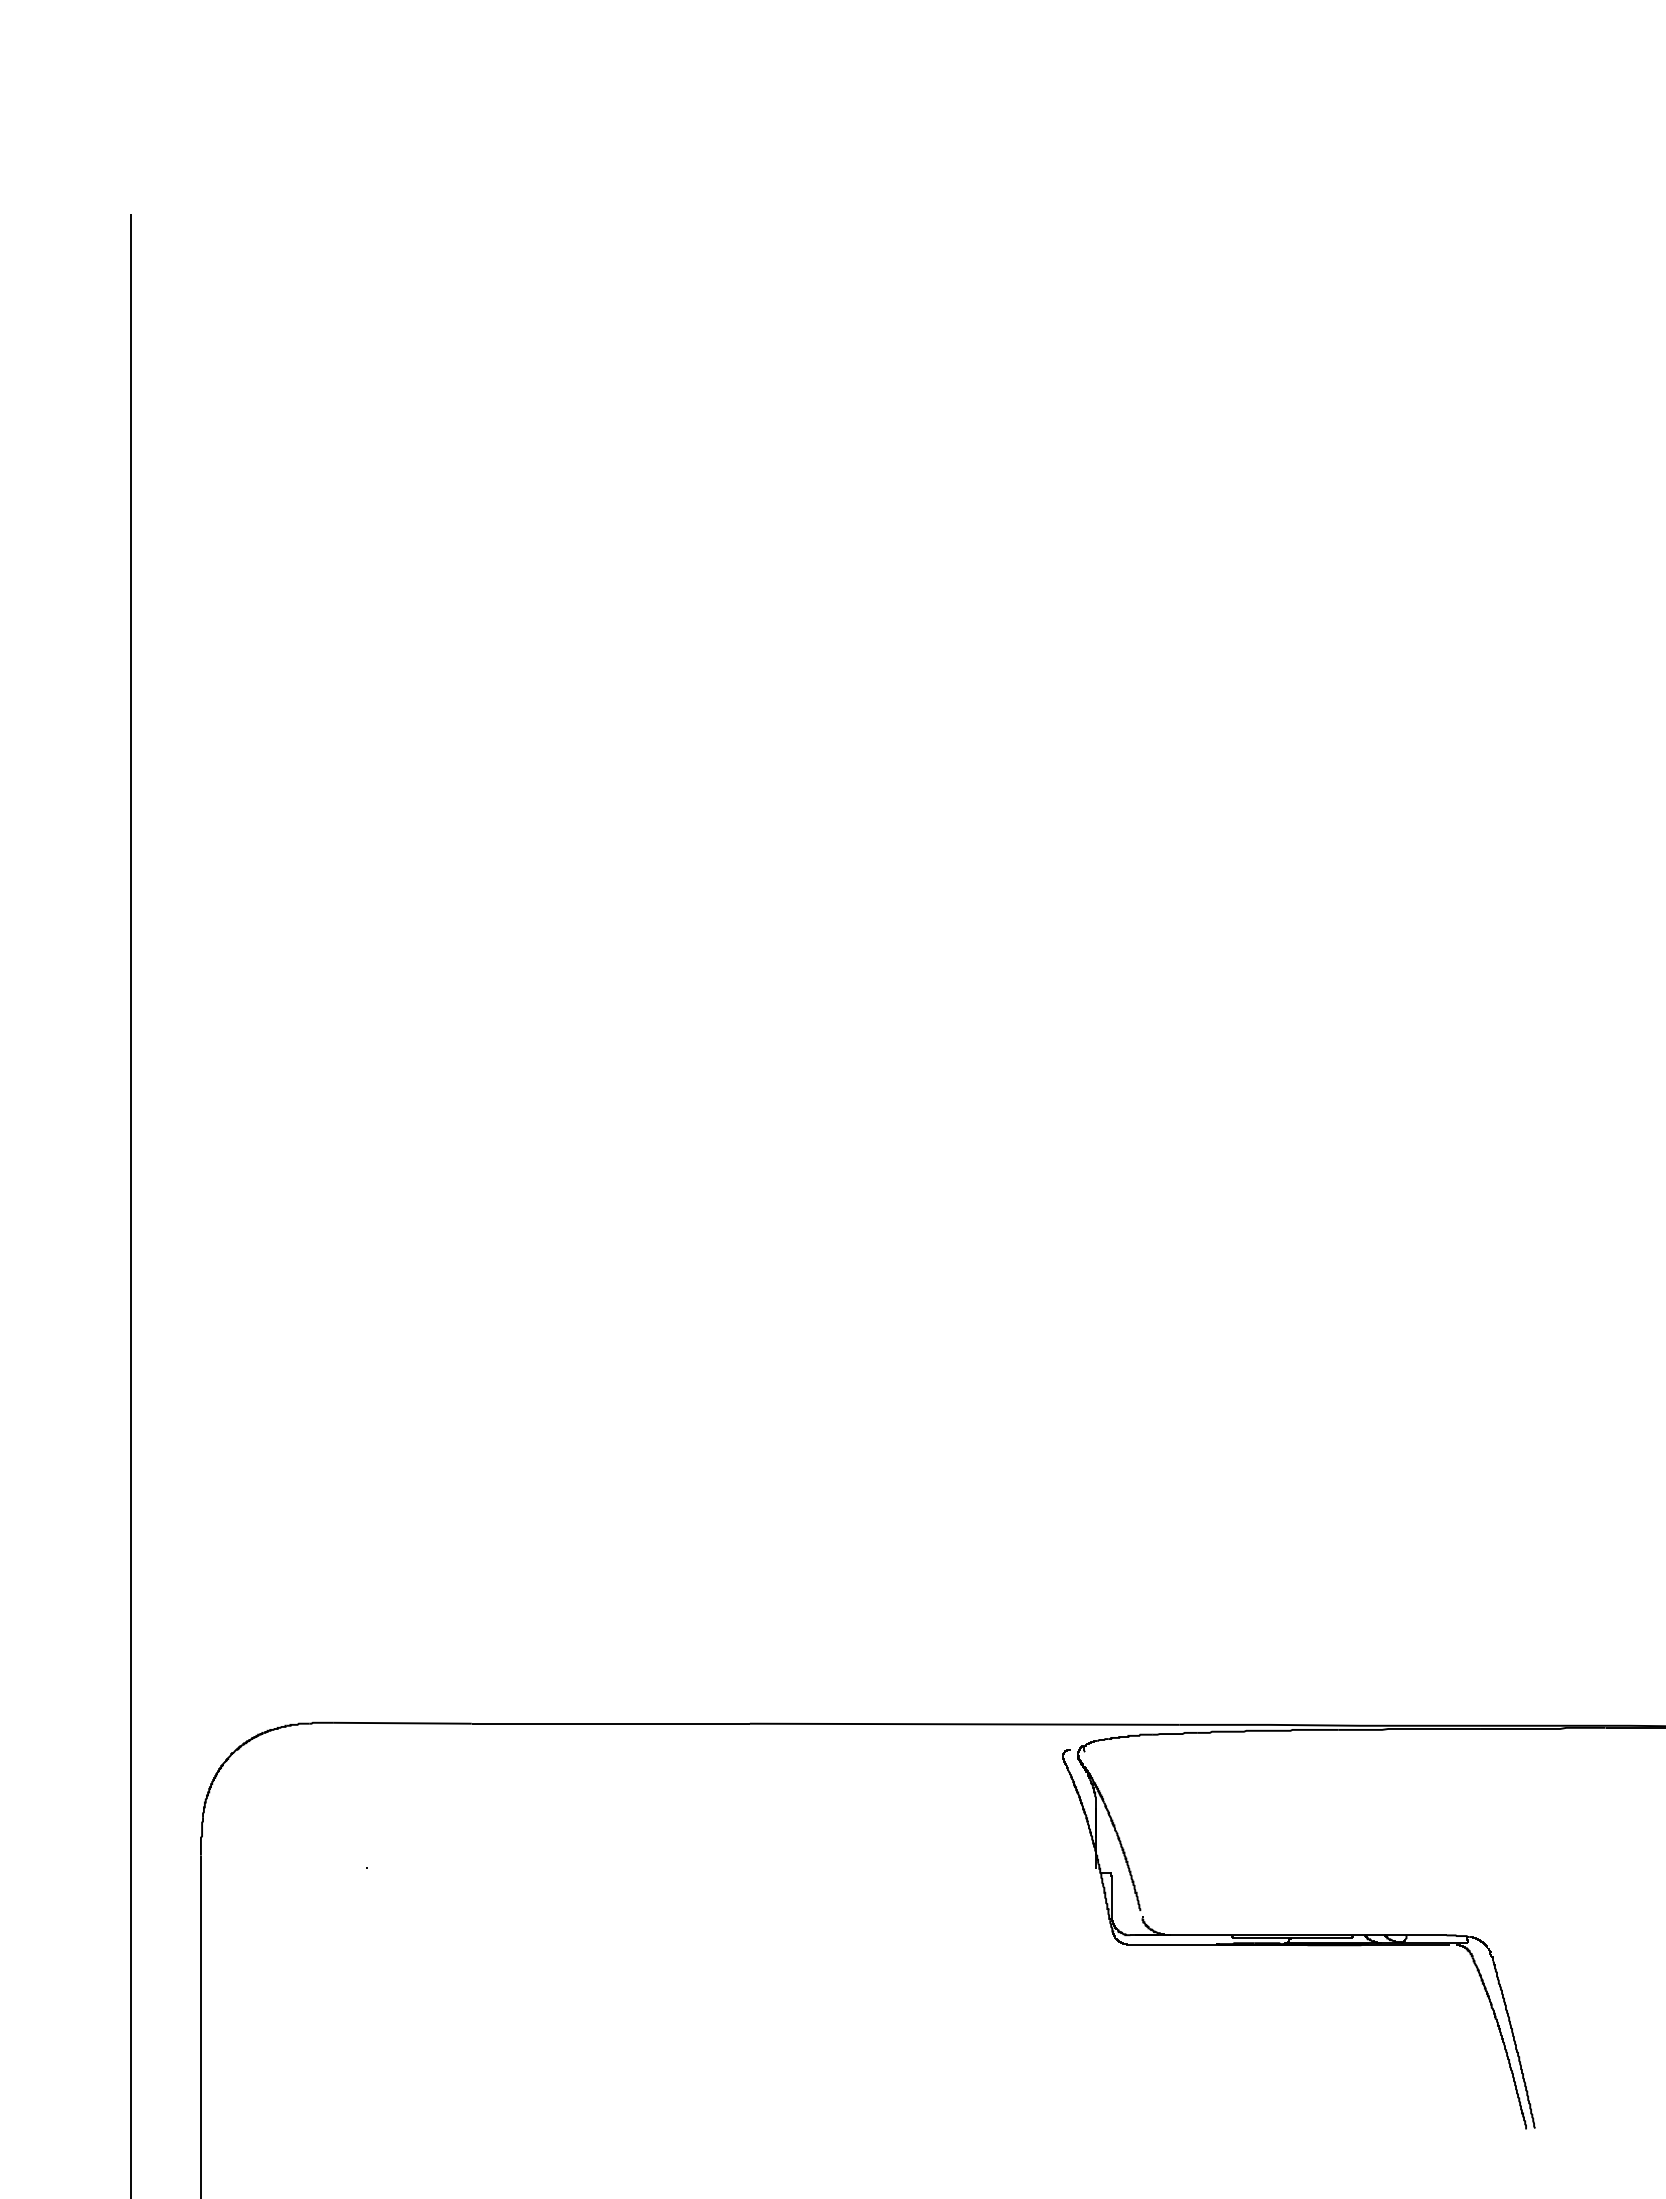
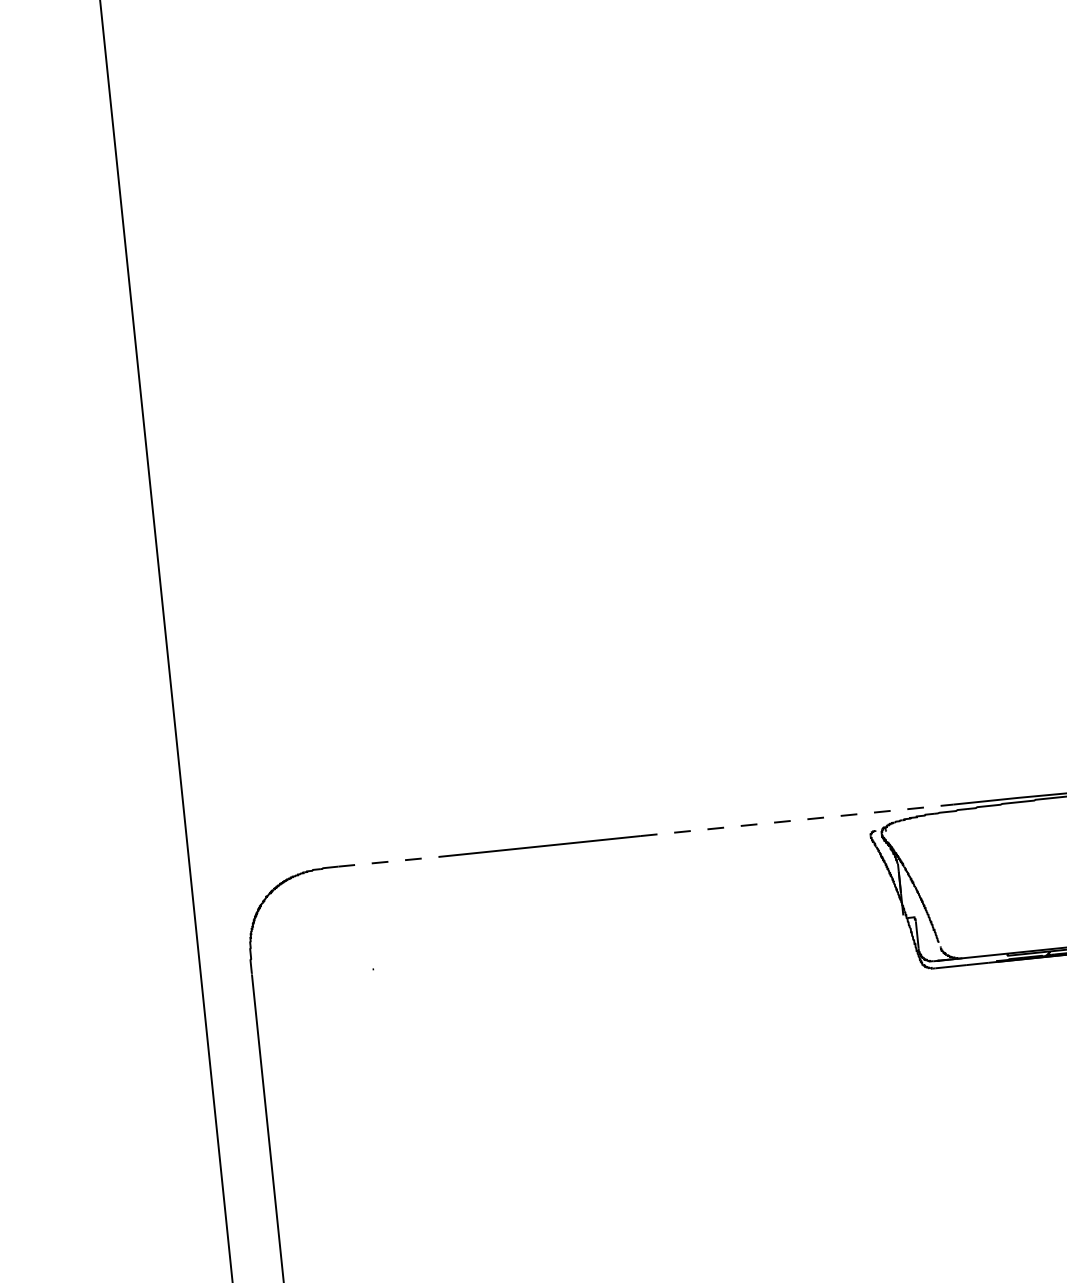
line: (402, 1723) -> (388, 861), solid -> dashed
line: (964, 1724) -> (796, 820), solid -> dashed

